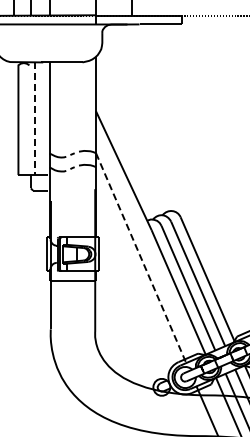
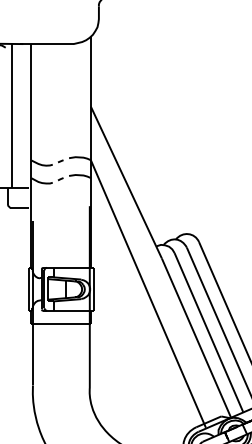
line: (34, 119) -> (12, 117), dashed -> solid
line: (141, 257) -> (148, 293), dashed -> solid

